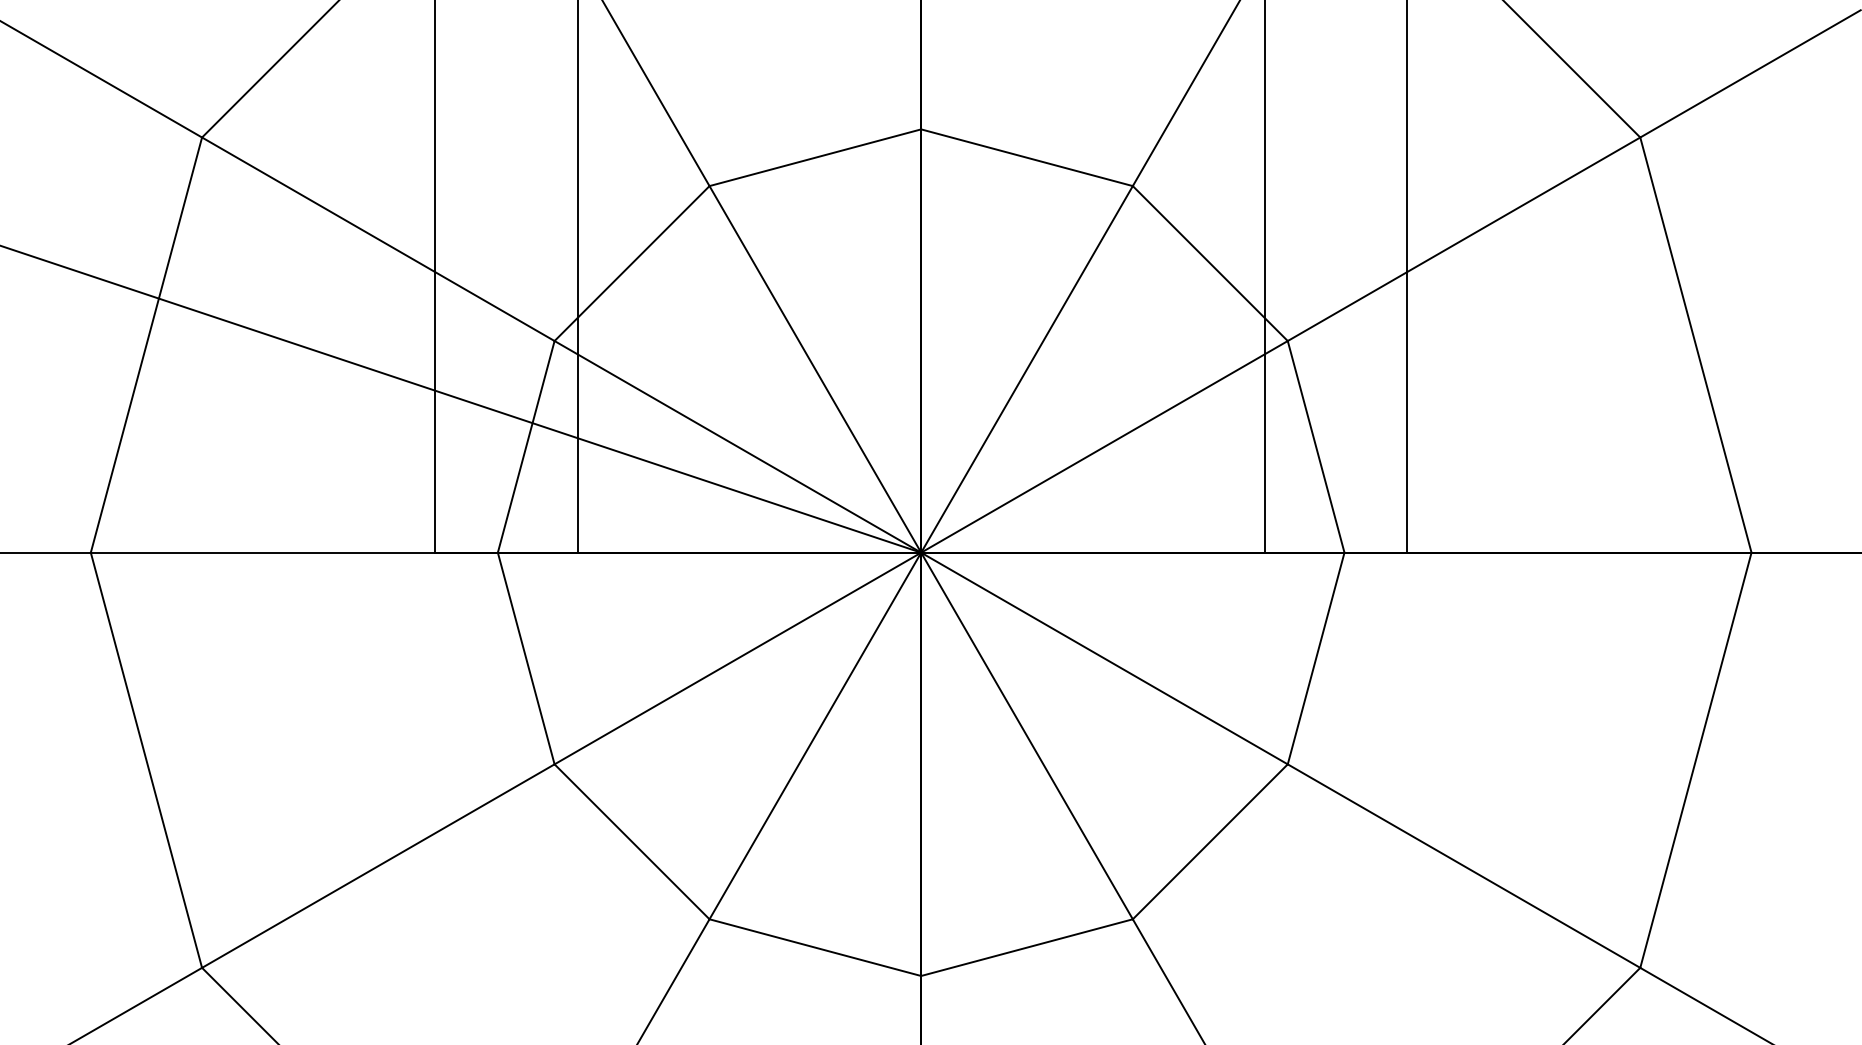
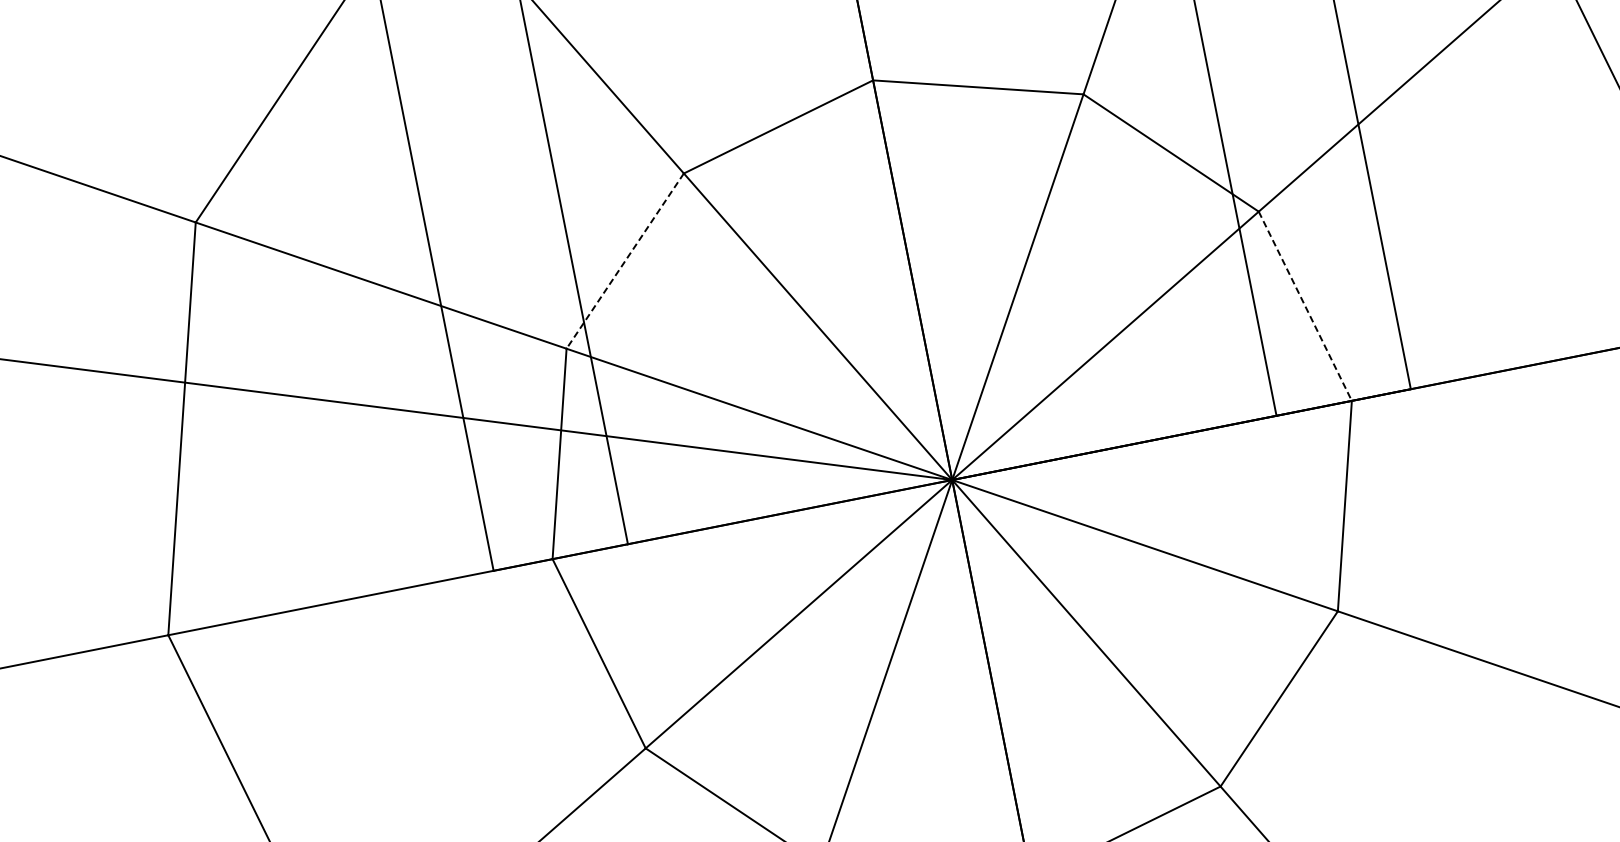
line: (632, 263) -> (625, 260), solid -> dashed
line: (1316, 446) -> (1305, 305), solid -> dashed

